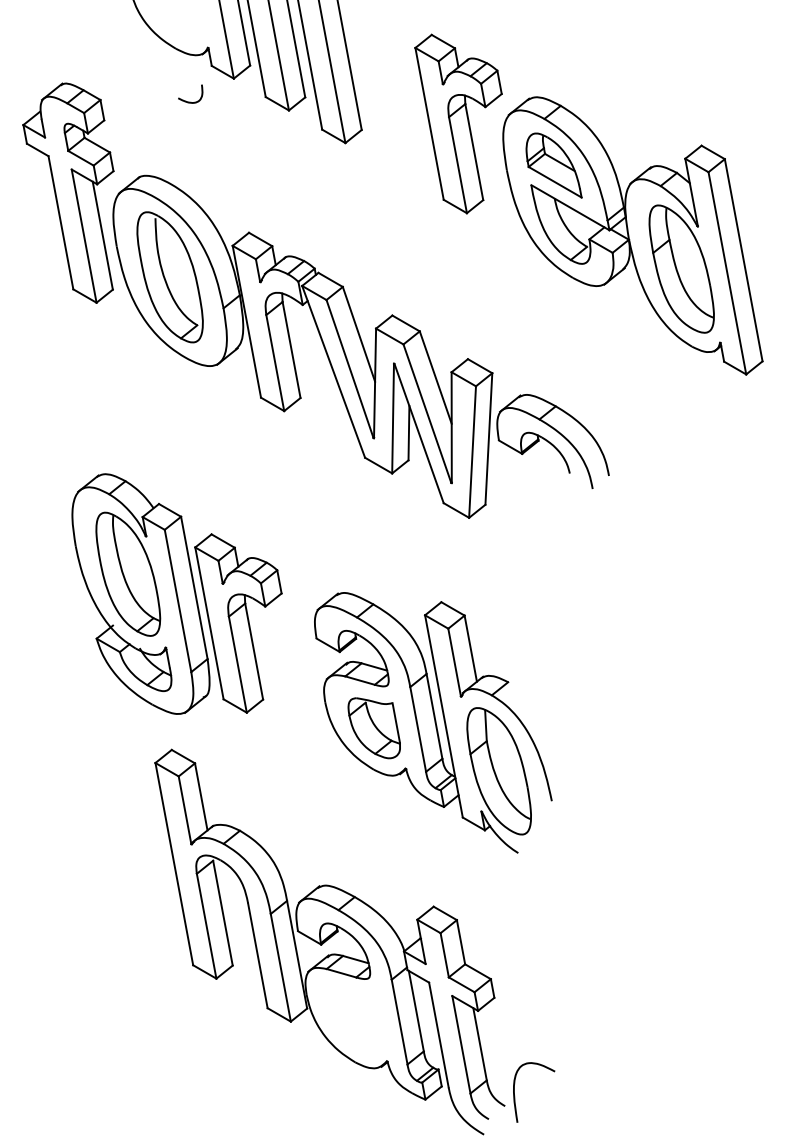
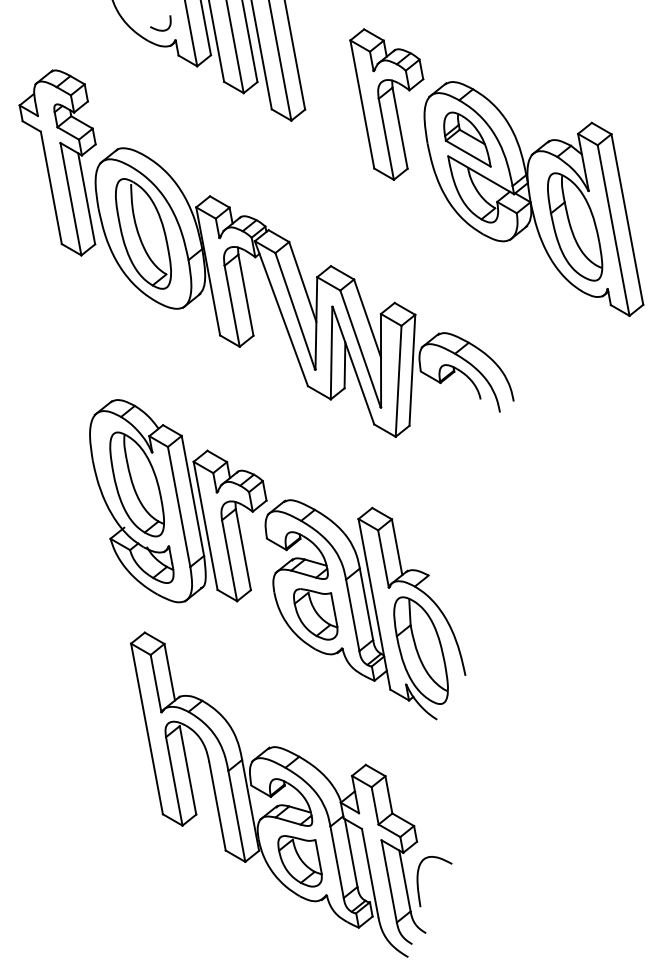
curve: (190, 101) -> (160, 29), moved
part: (177, 594) -> (178, 501), moved
part: (355, 1021) -> (299, 861), added
curve: (515, 1092) -> (418, 881), moved

